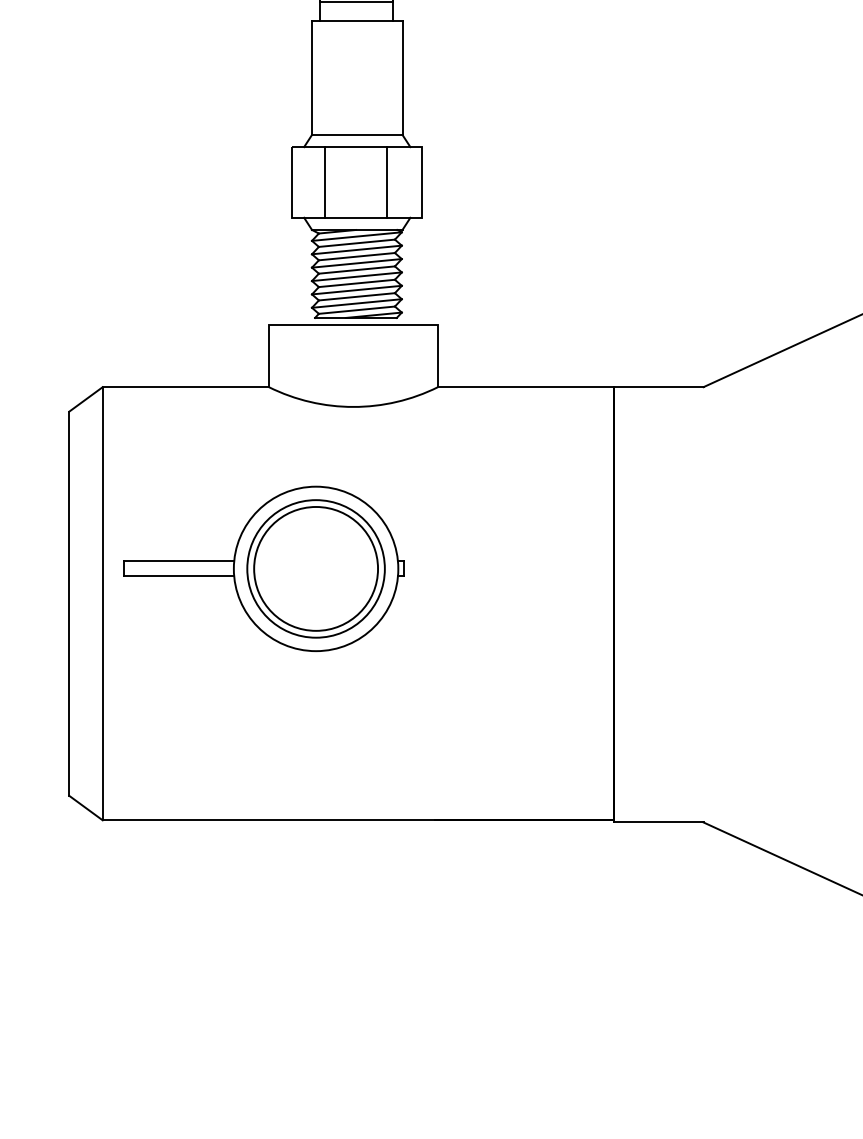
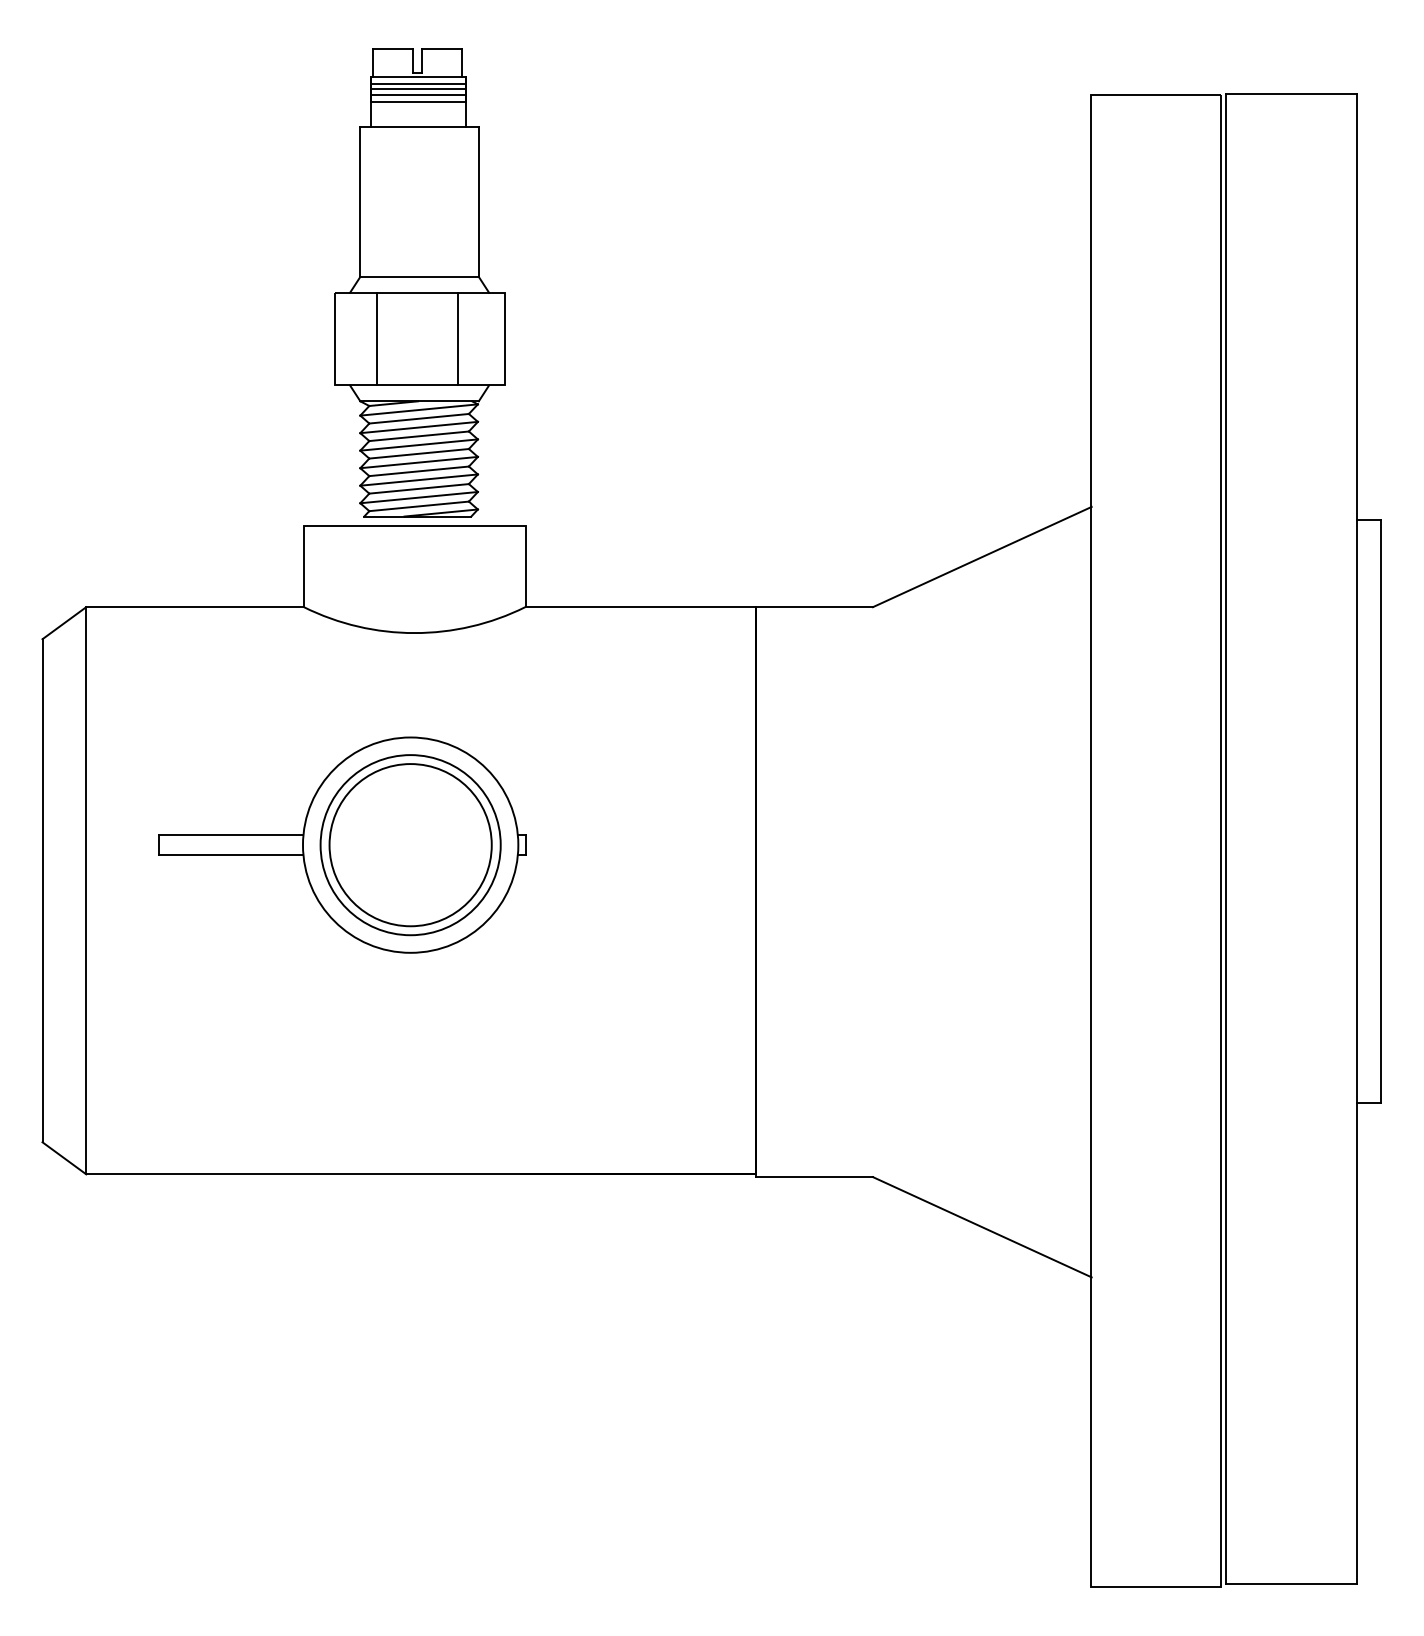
part: (264, 568) -> (342, 844), moved

